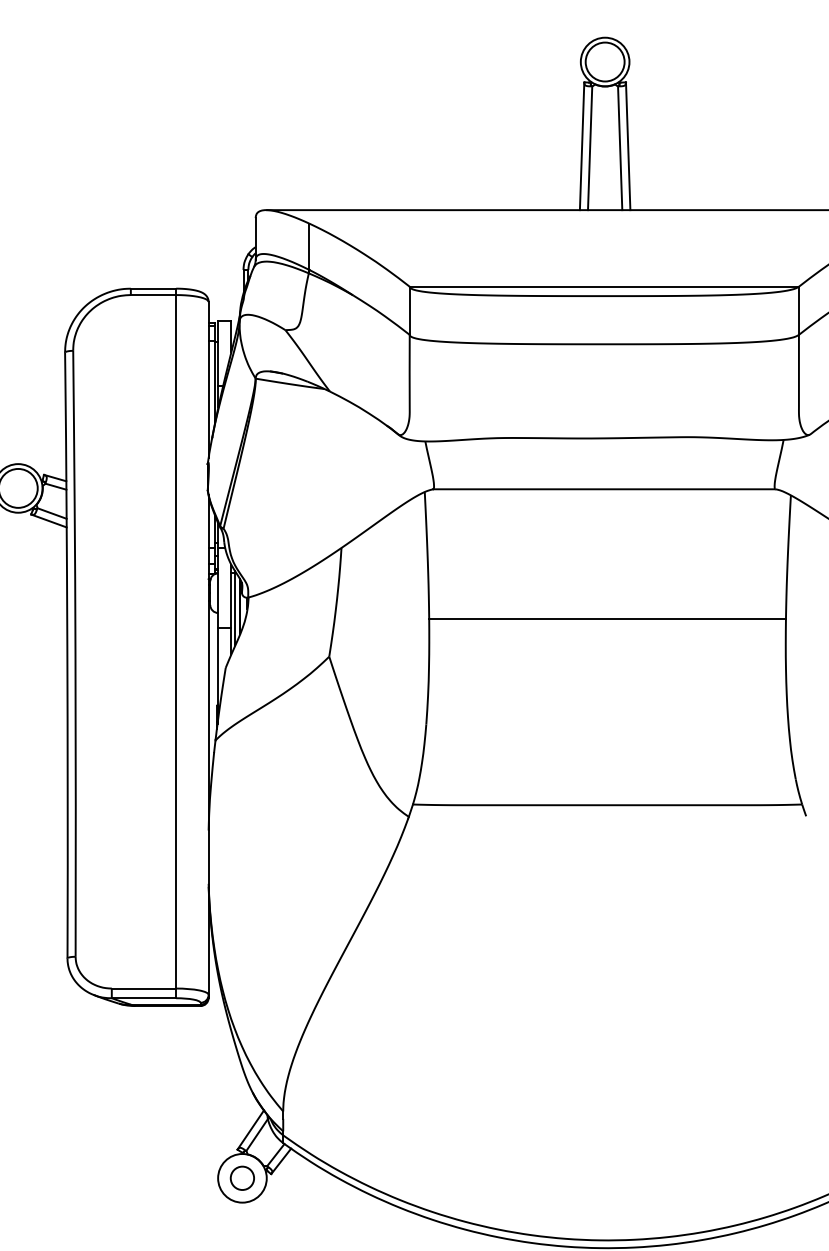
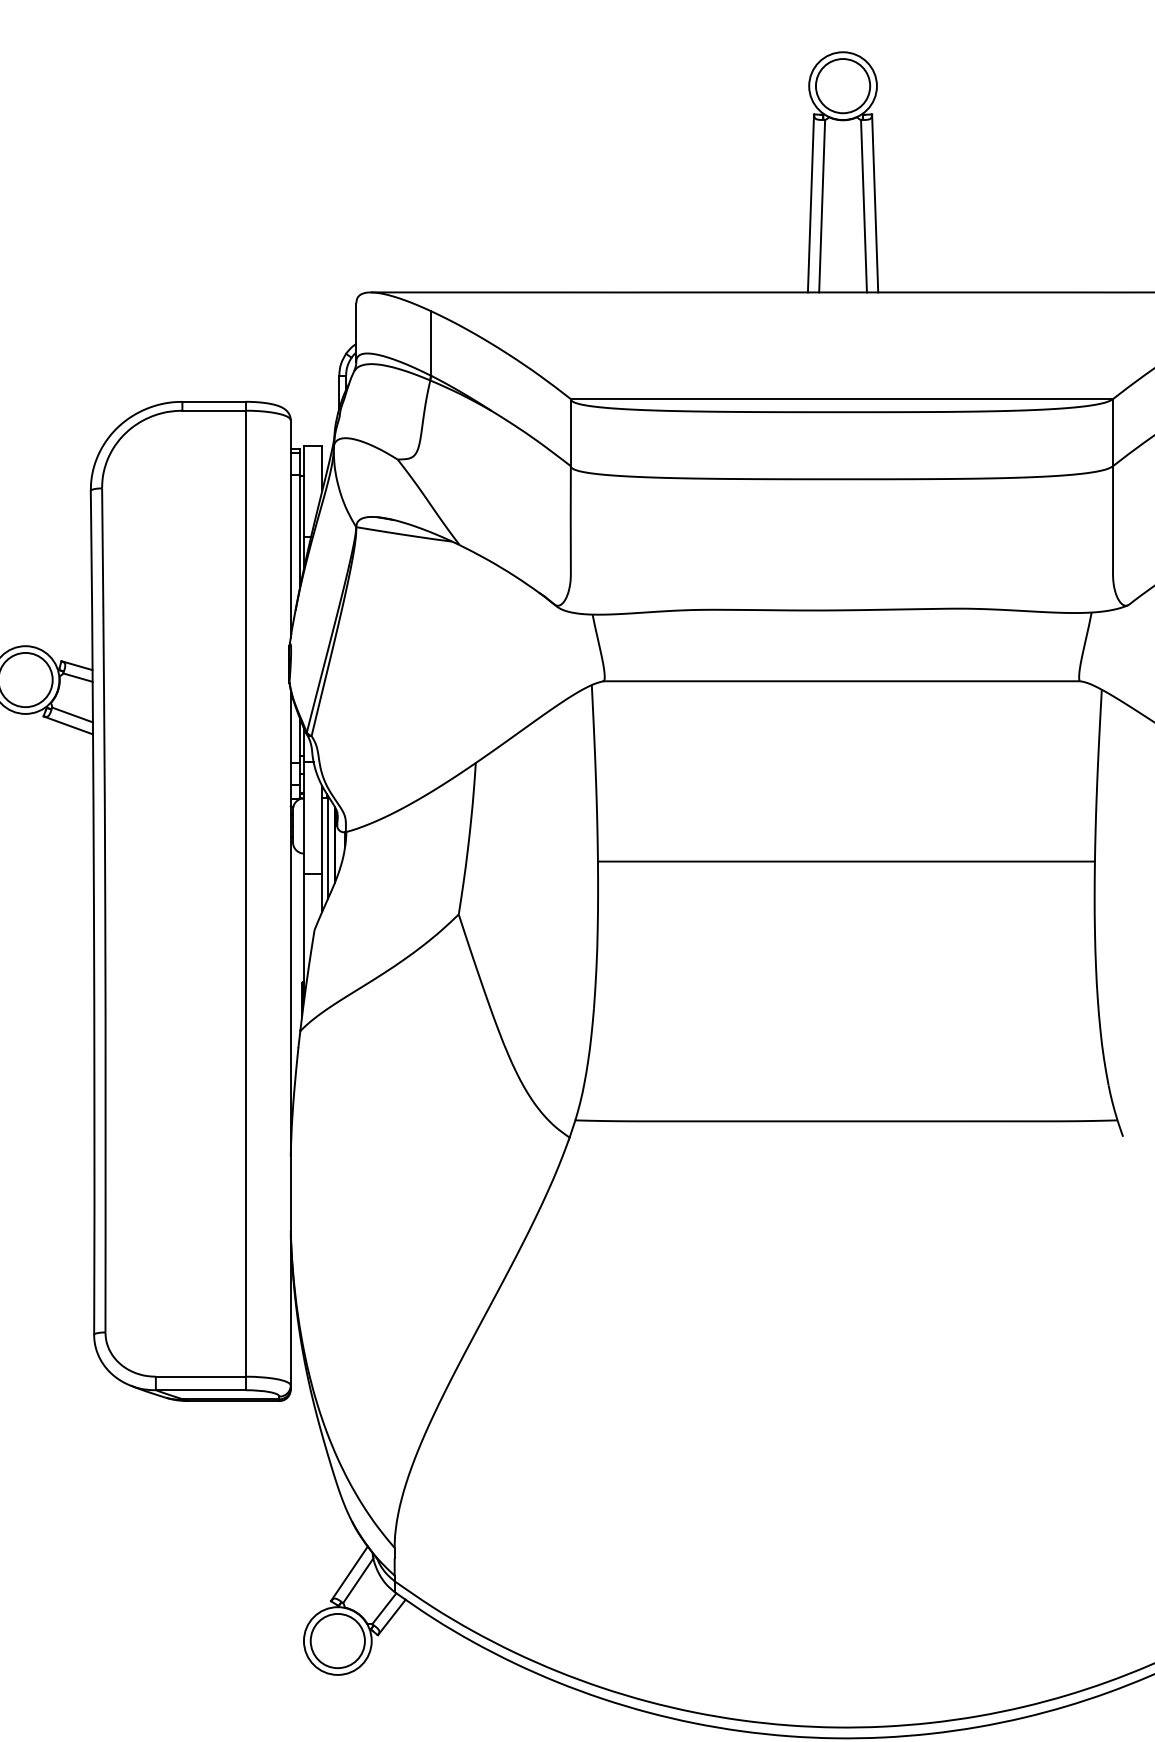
circle: (242, 1177) -> (337, 1640), size x1.67

